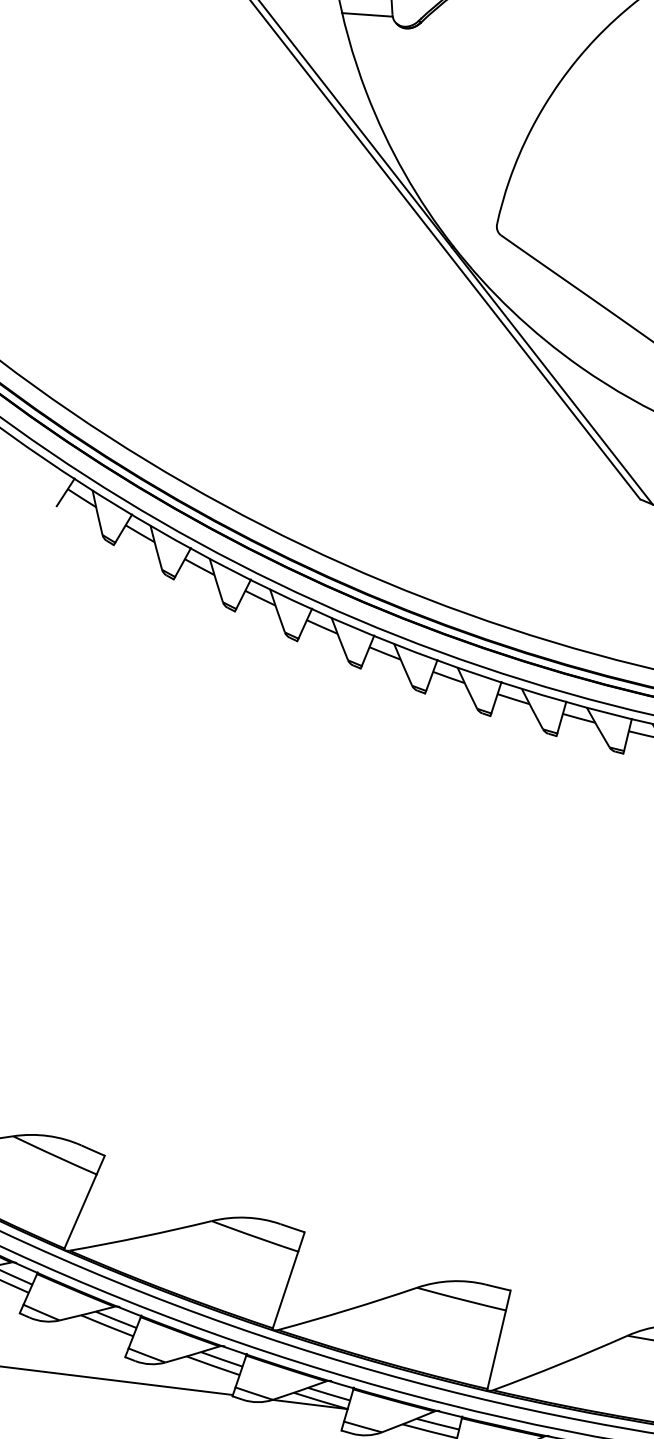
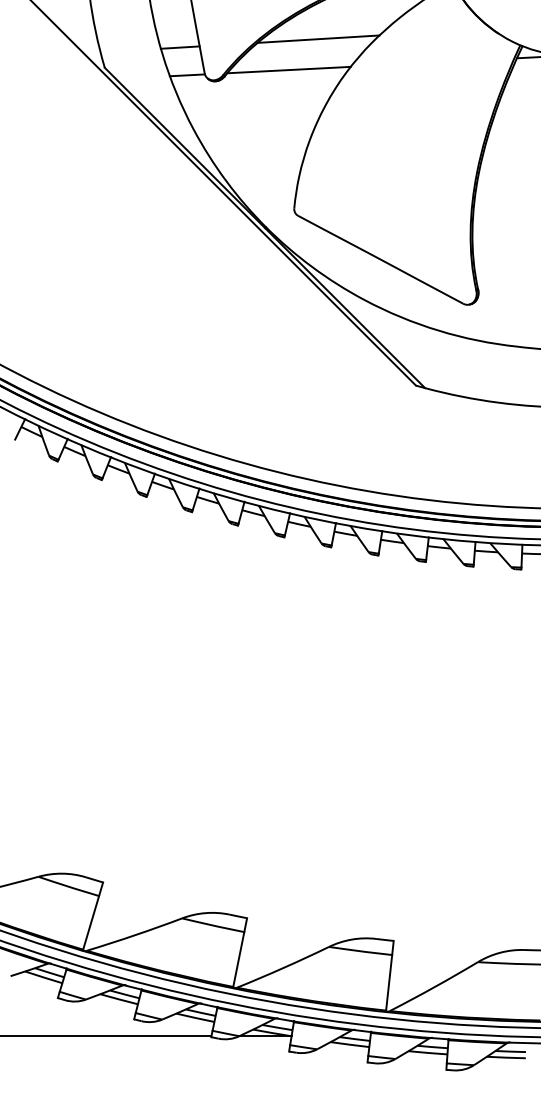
line: (513, 24) -> (288, 69), added

